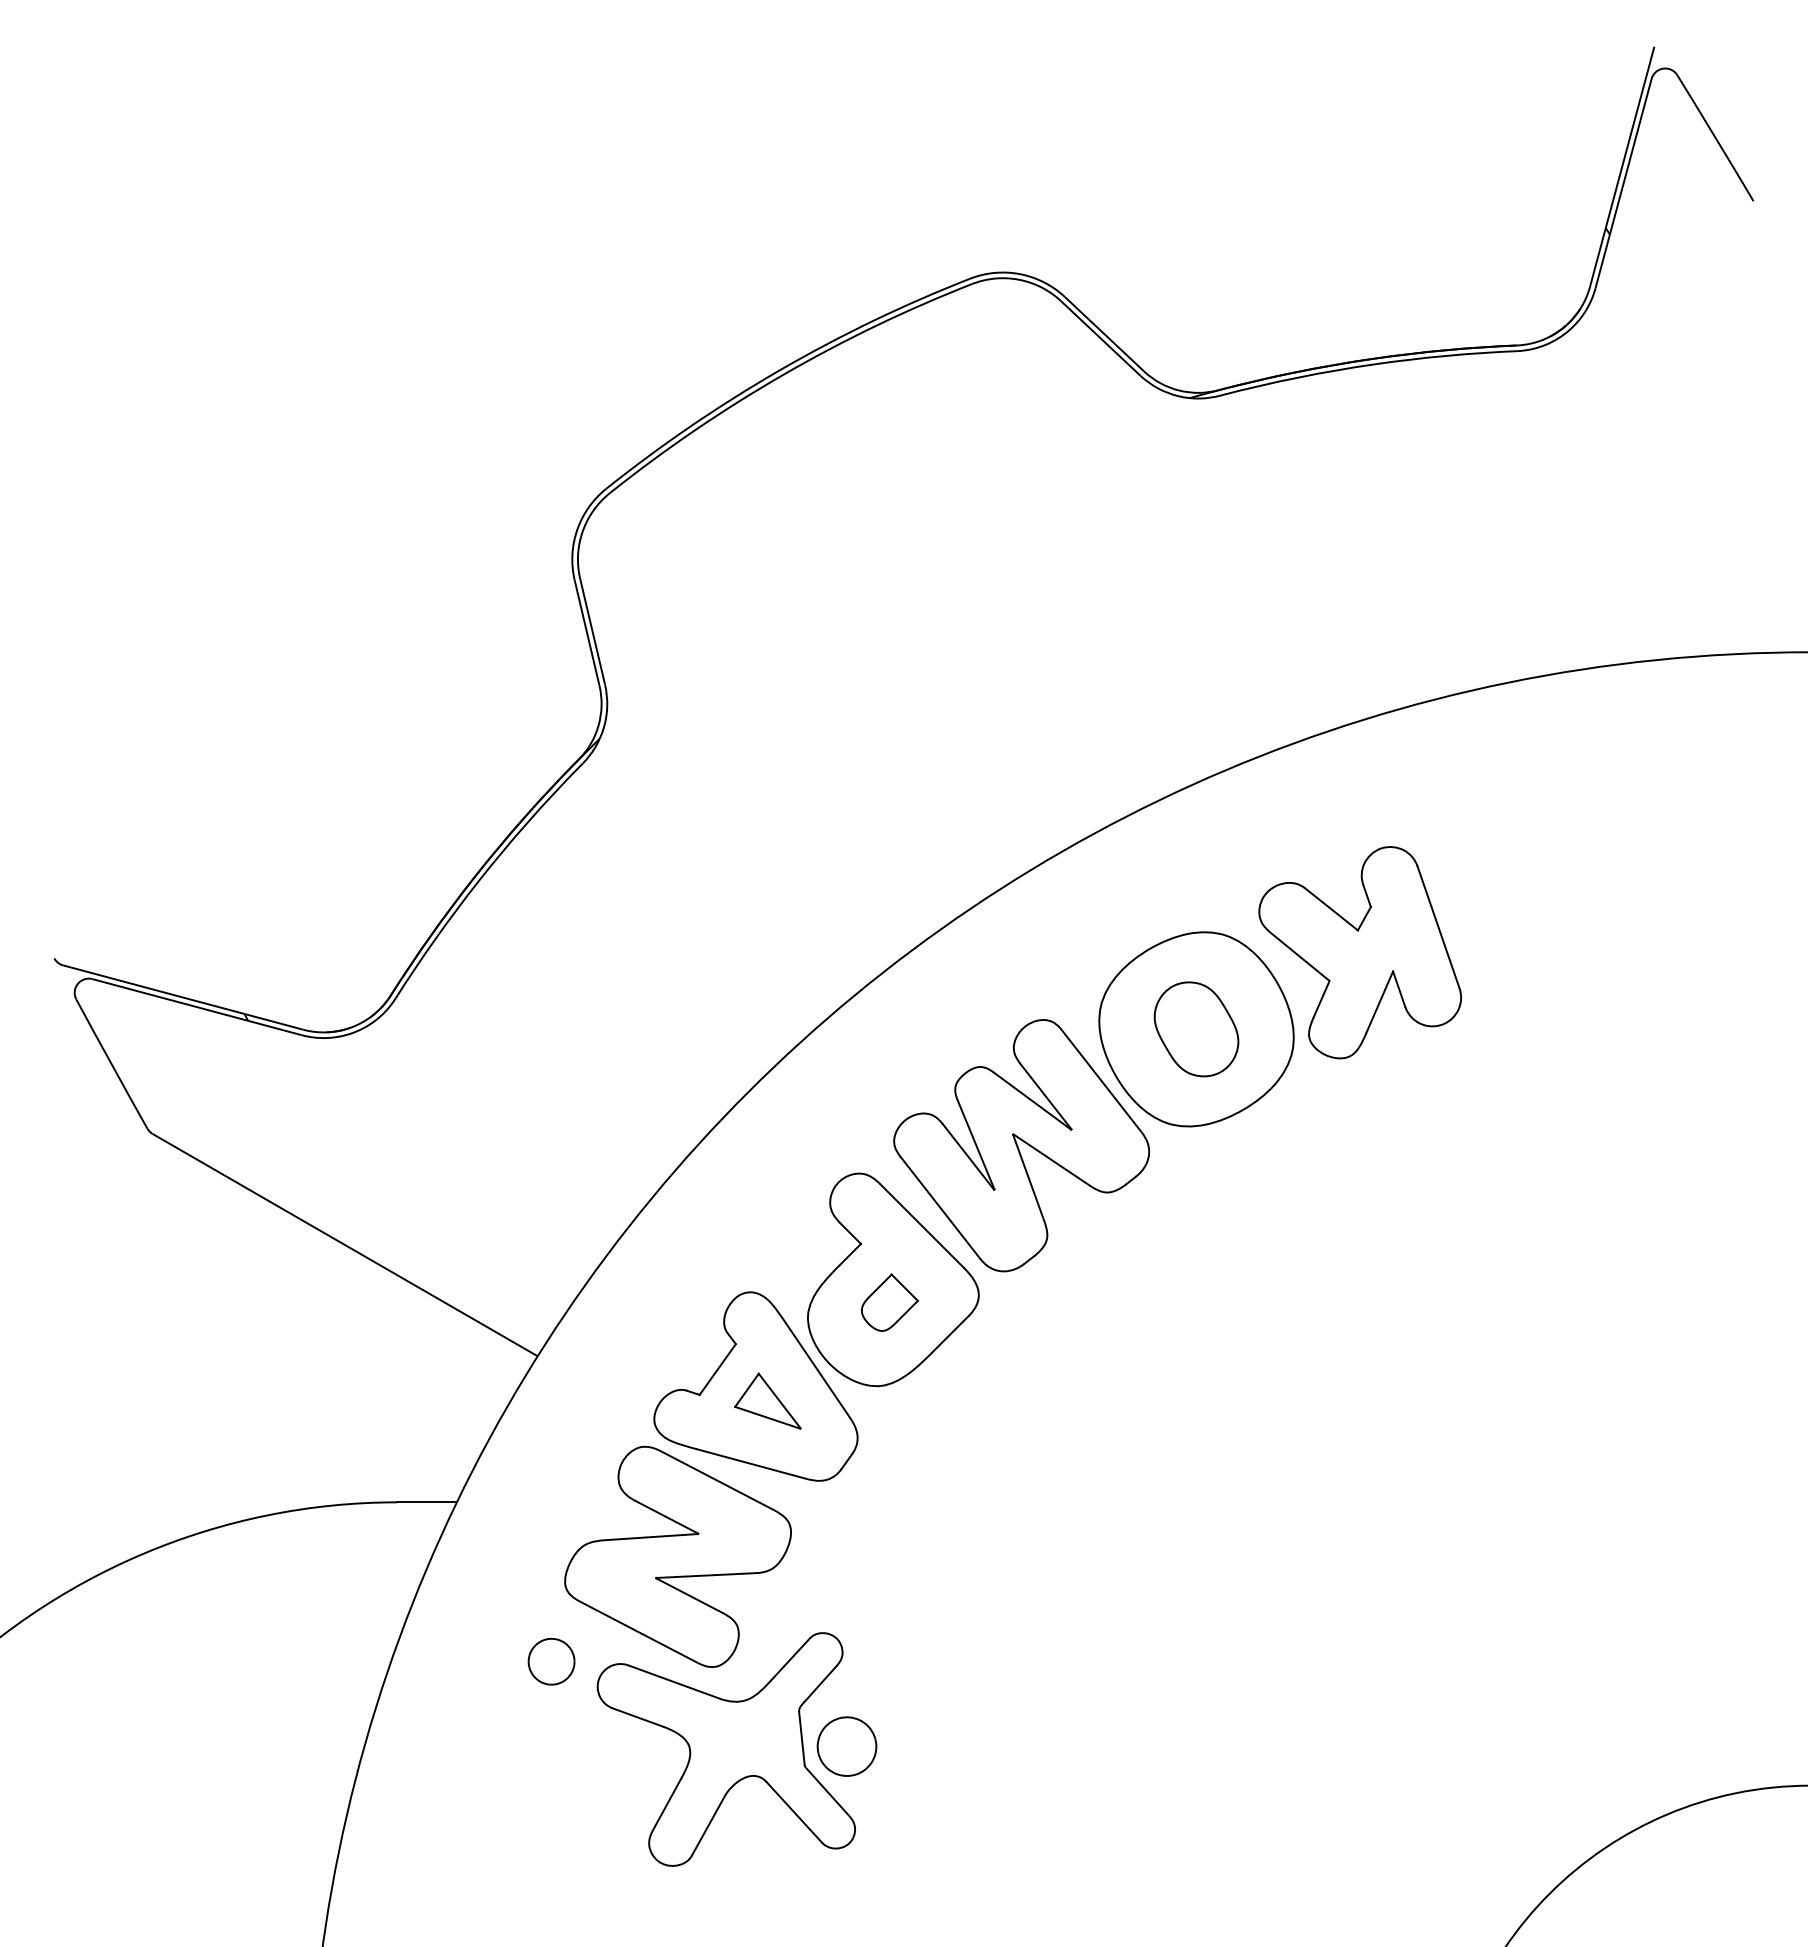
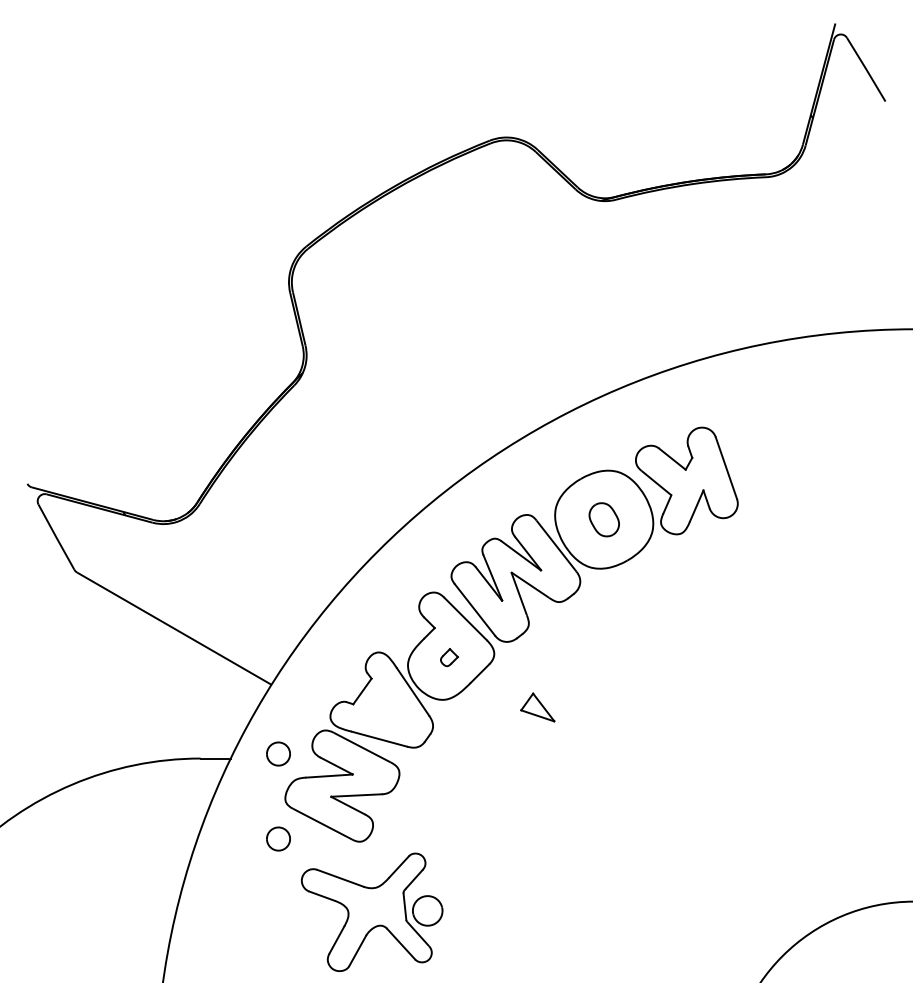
part: (1197, 1028) -> (604, 519), size x0.7
part: (890, 1302) -> (449, 657), size x0.6
part: (767, 1401) -> (537, 707), moved
part: (551, 1492) -> (278, 753), added
part: (737, 1747) -> (372, 911), moved

